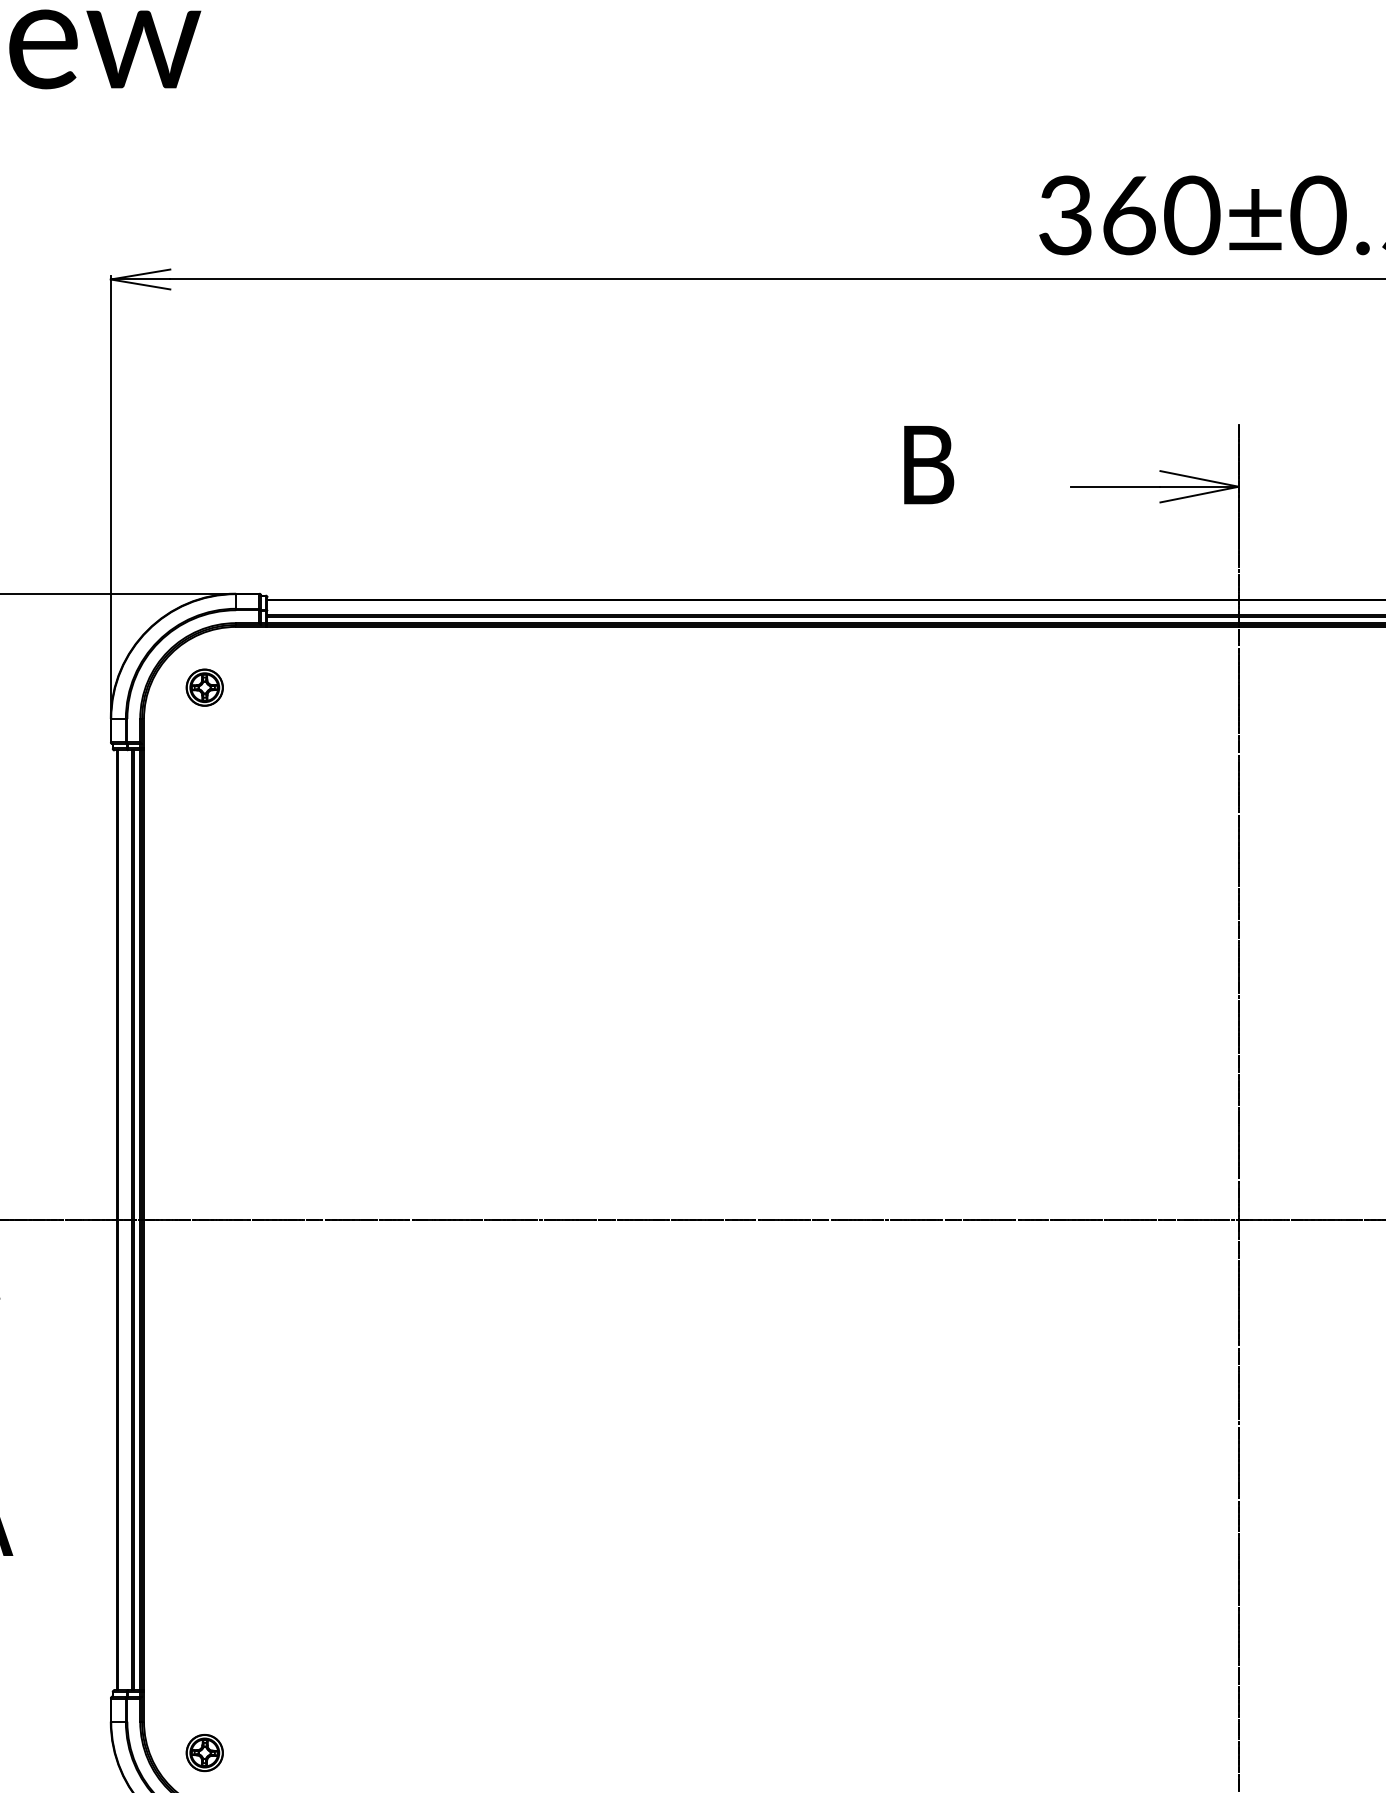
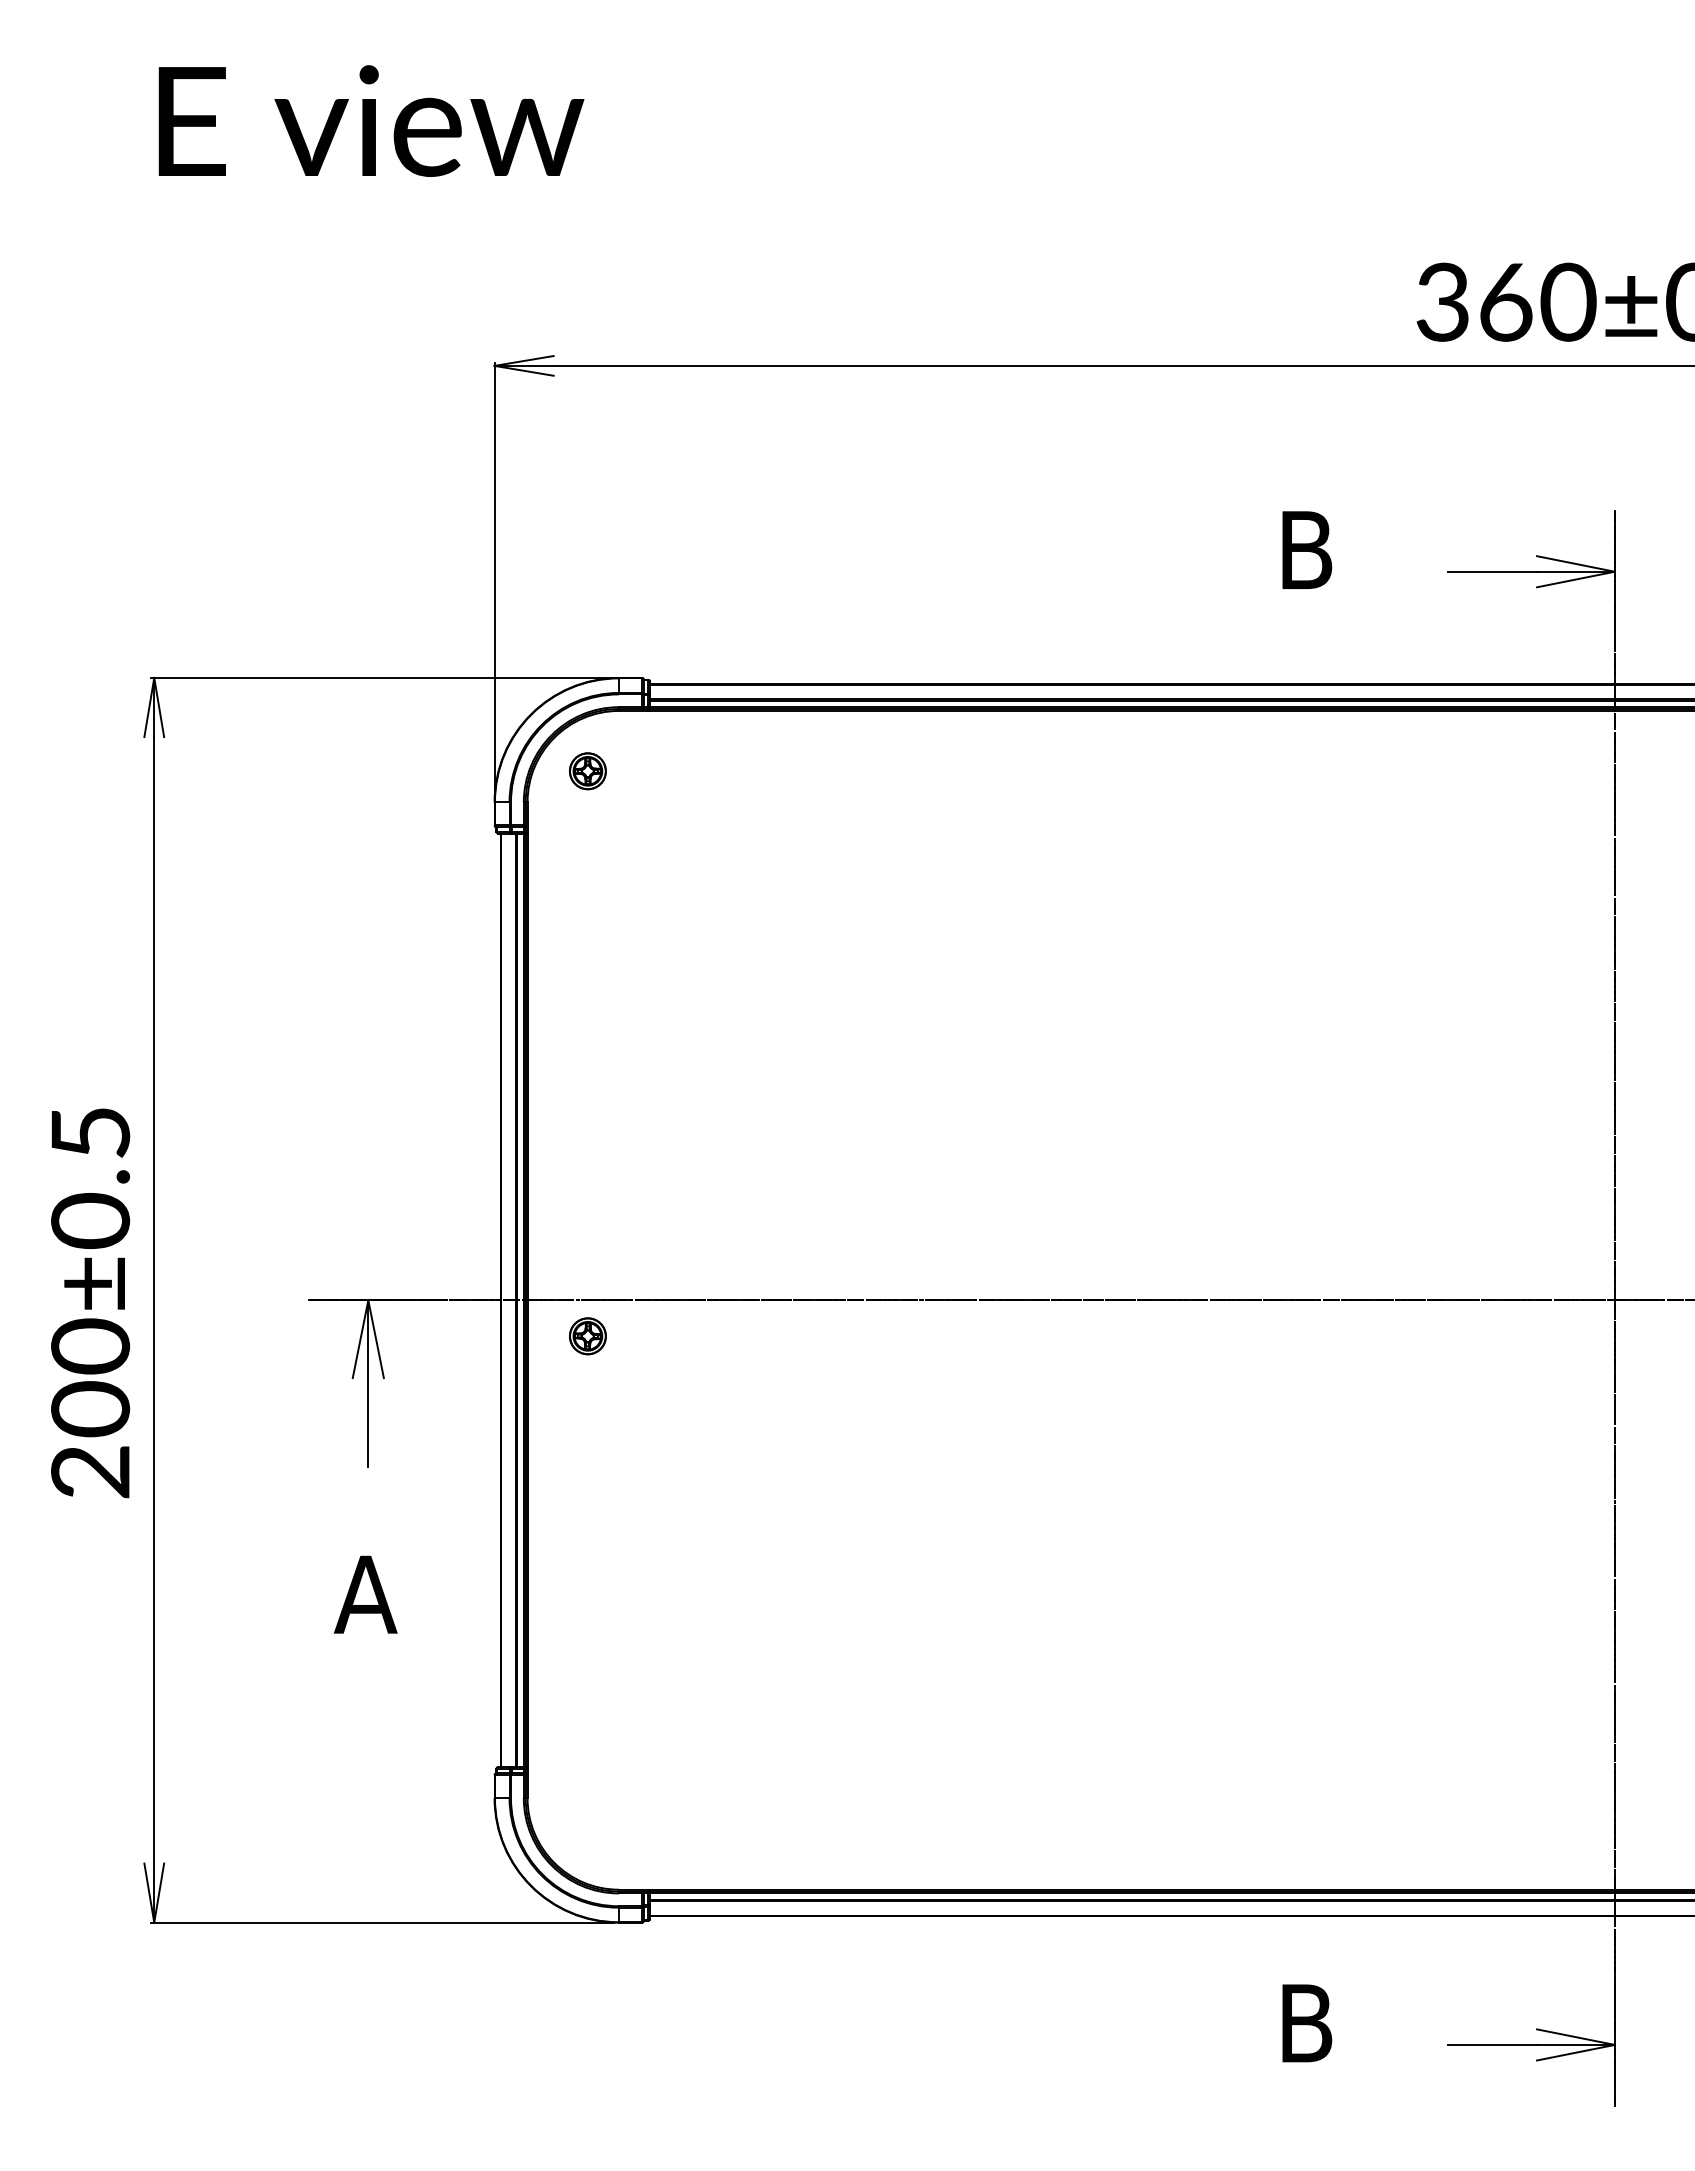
part: (204, 1753) -> (587, 1336), moved

